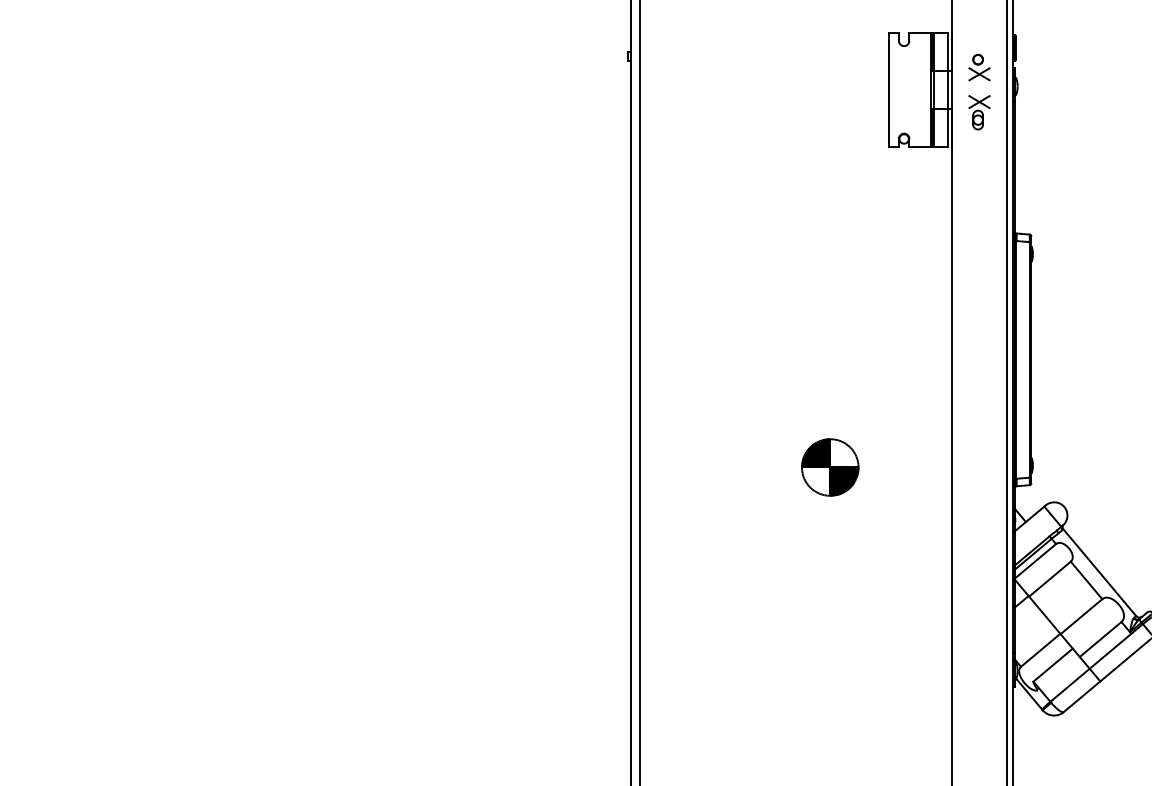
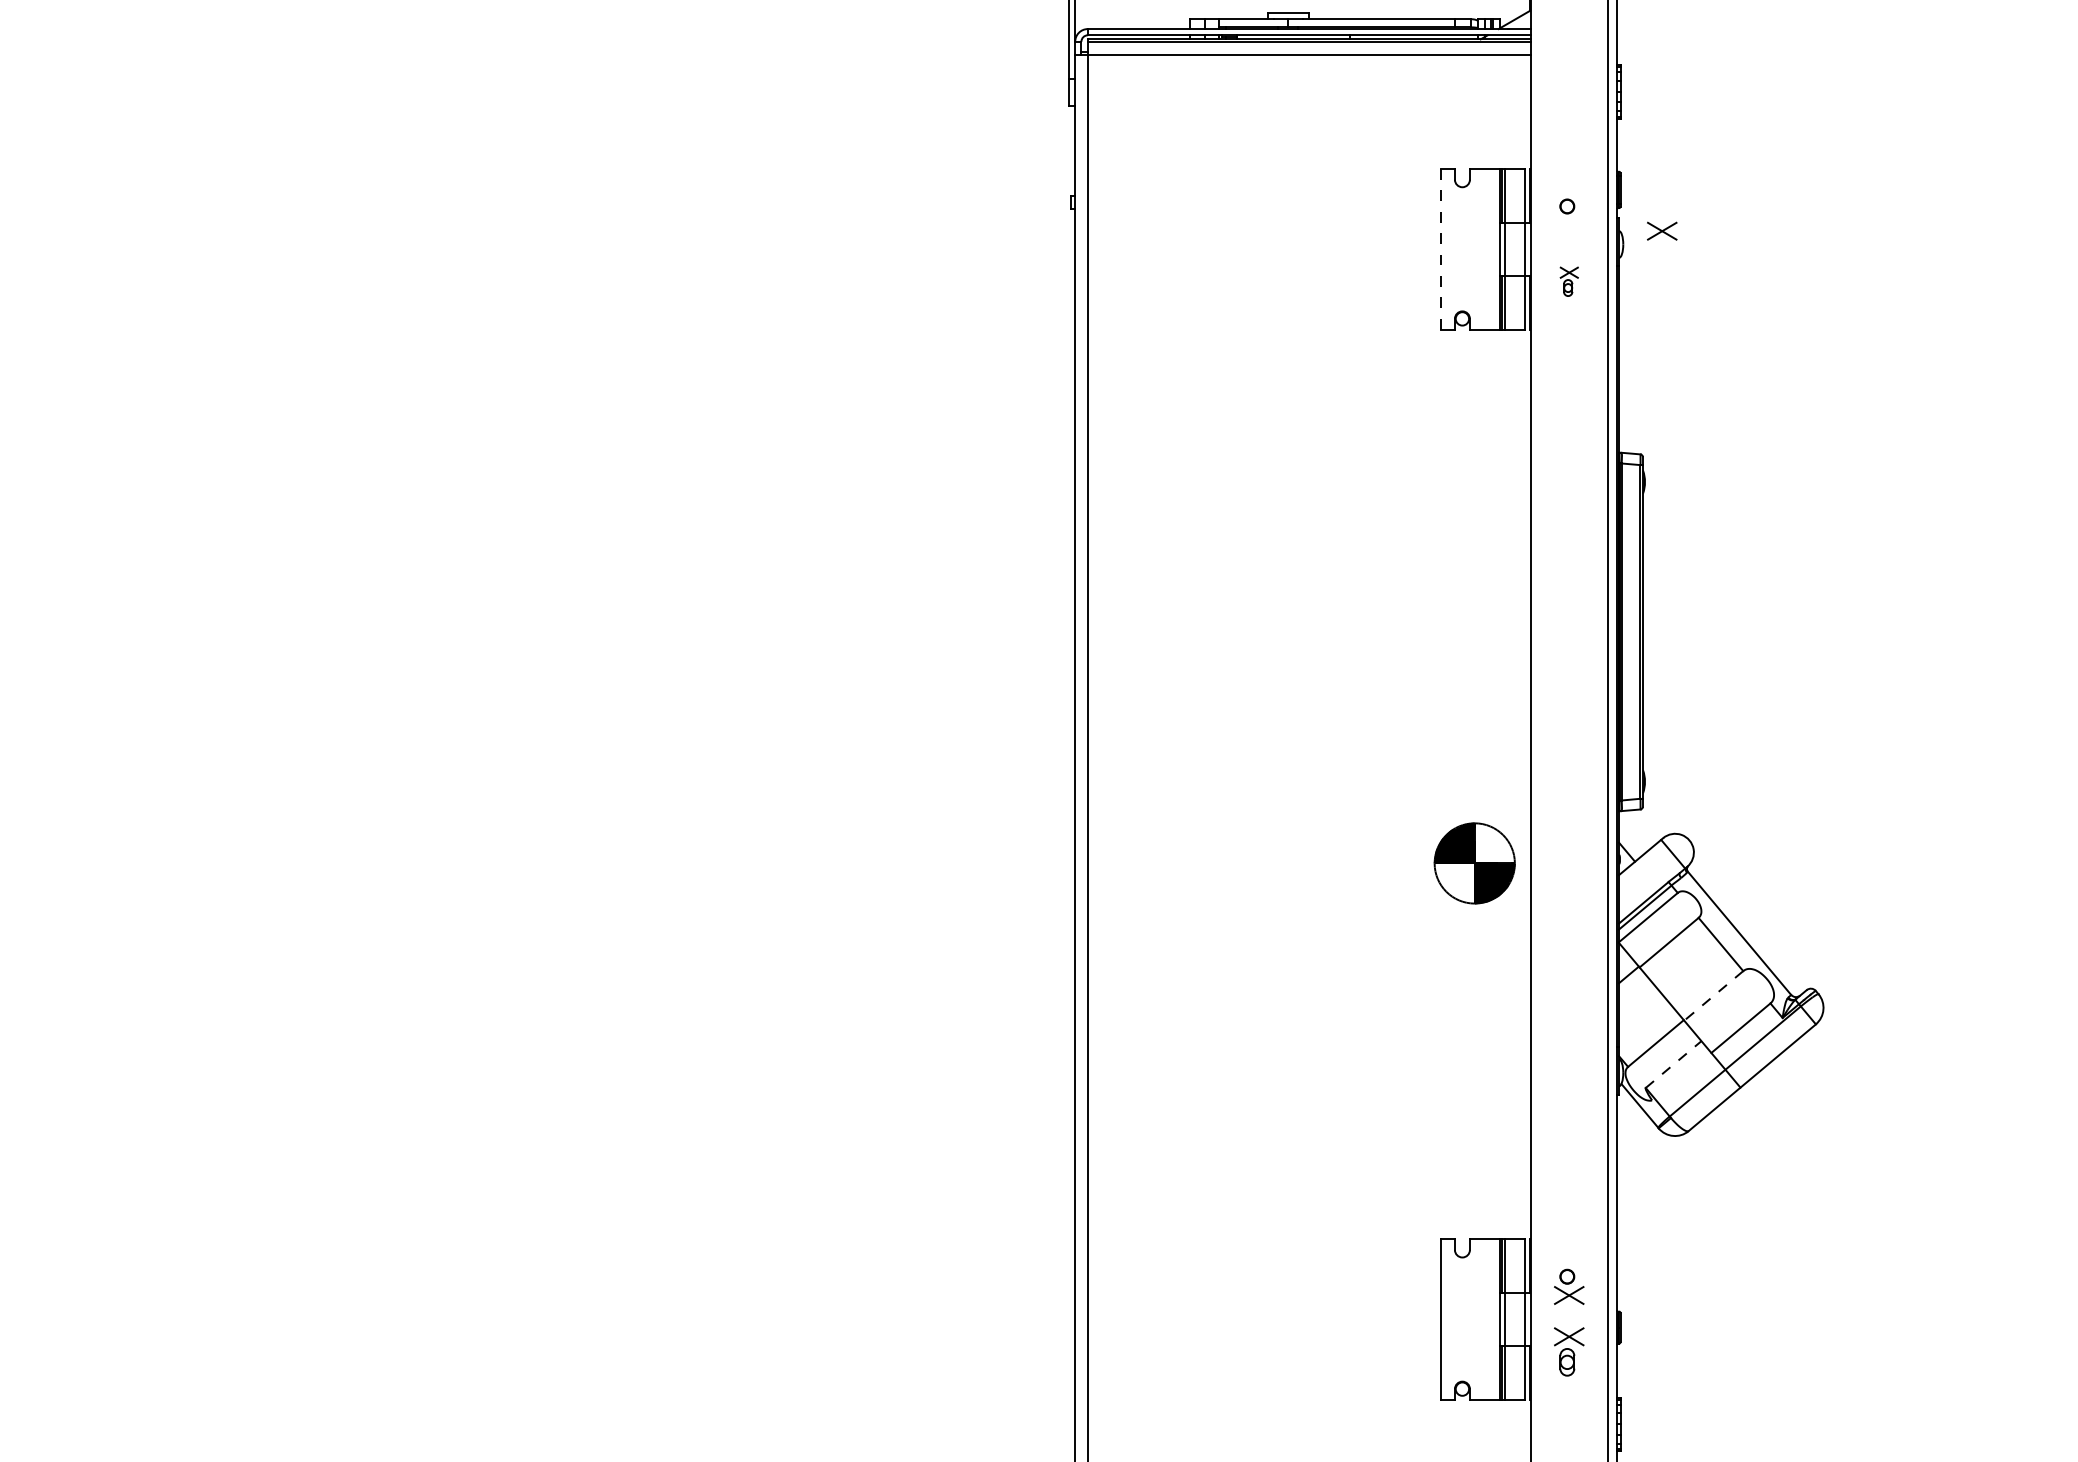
part: (979, 73) -> (1662, 230), moved
line: (889, 90) -> (1441, 249), solid -> dashed
part: (979, 112) -> (1569, 281), size x0.6
part: (830, 467) -> (1474, 863), moved
line: (1081, 616) -> (1713, 995), solid -> dashed
line: (1053, 665) -> (1674, 1064), solid -> dashed

